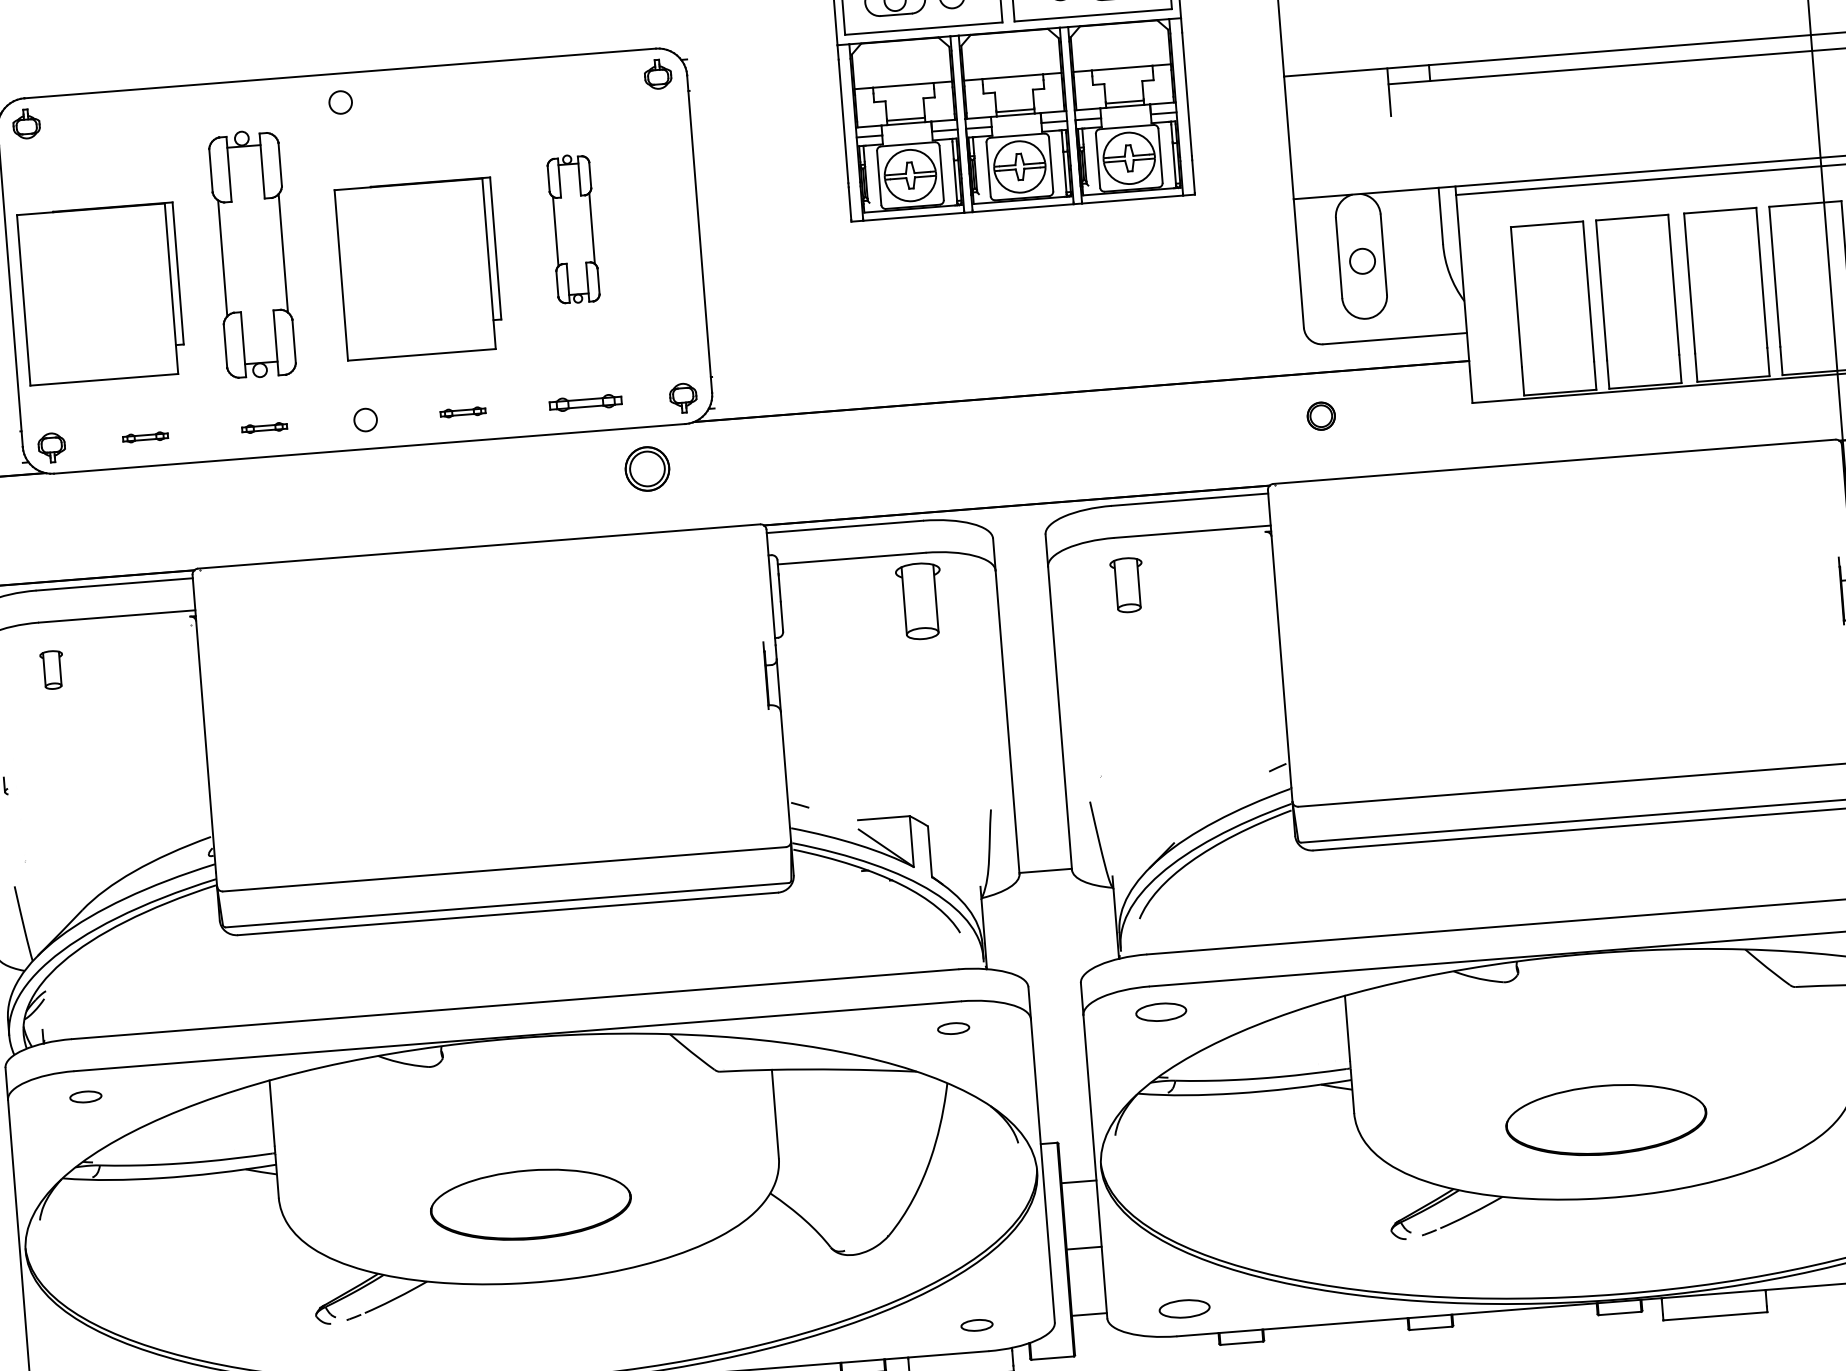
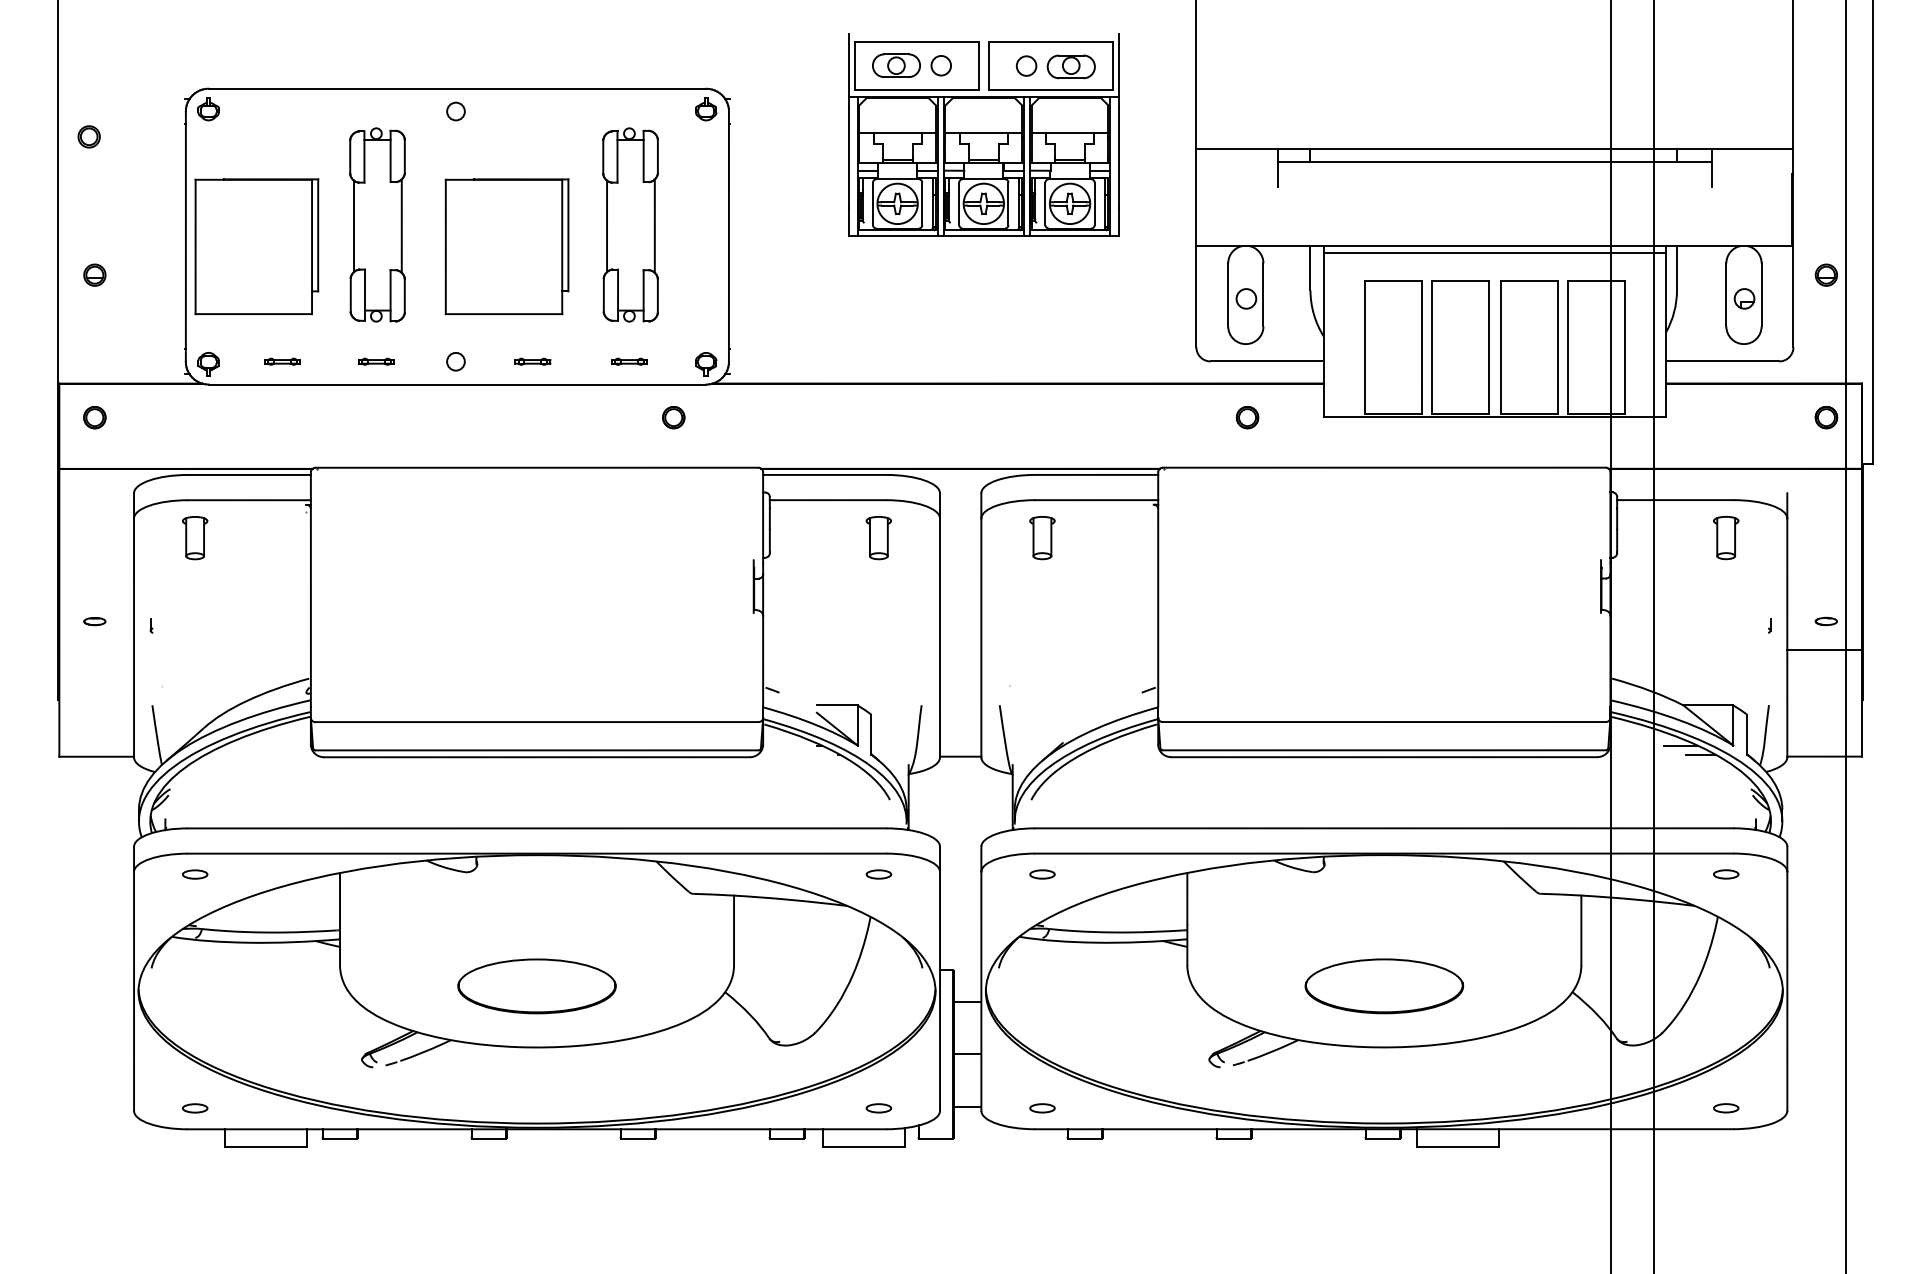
part: (573, 228) -> (630, 224), size x1.67
part: (585, 402) -> (629, 361), size x0.62
part: (1321, 416) -> (1247, 417), moved
part: (647, 469) -> (673, 417), size x0.62
part: (919, 602) -> (878, 538), size x0.71
part: (52, 670) -> (195, 538), size x1.43
part: (1161, 1012) -> (1042, 874), size x0.62
part: (1184, 1309) -> (1042, 1108), size x0.62

